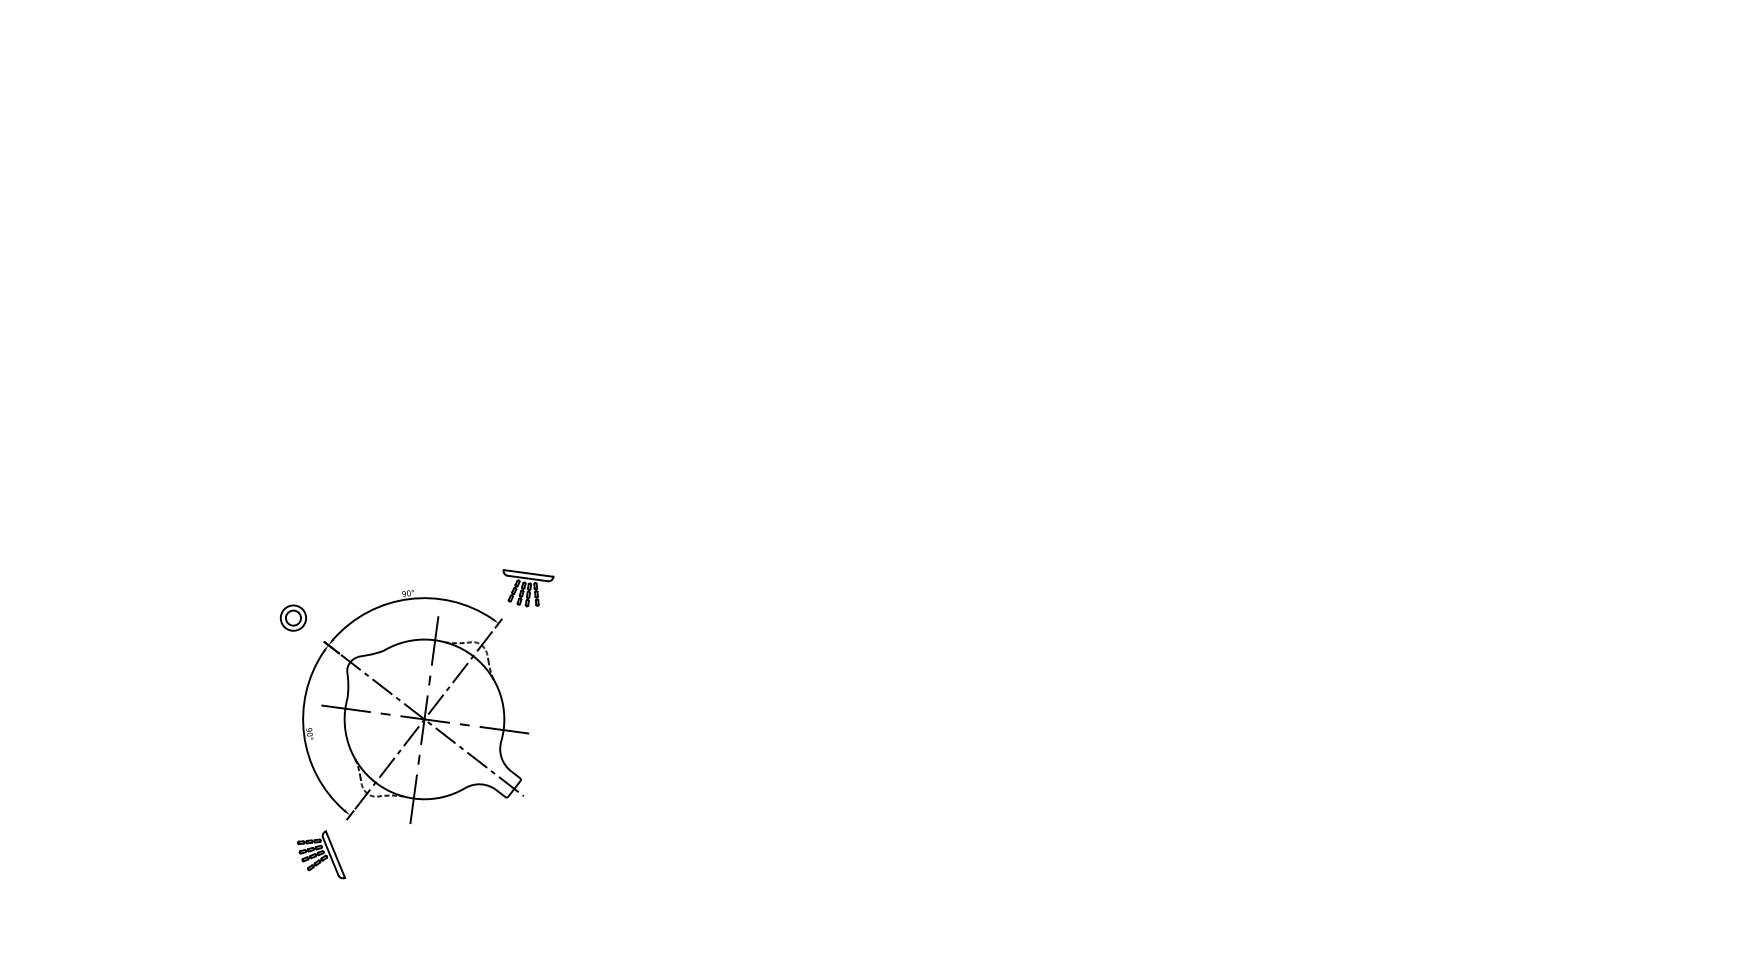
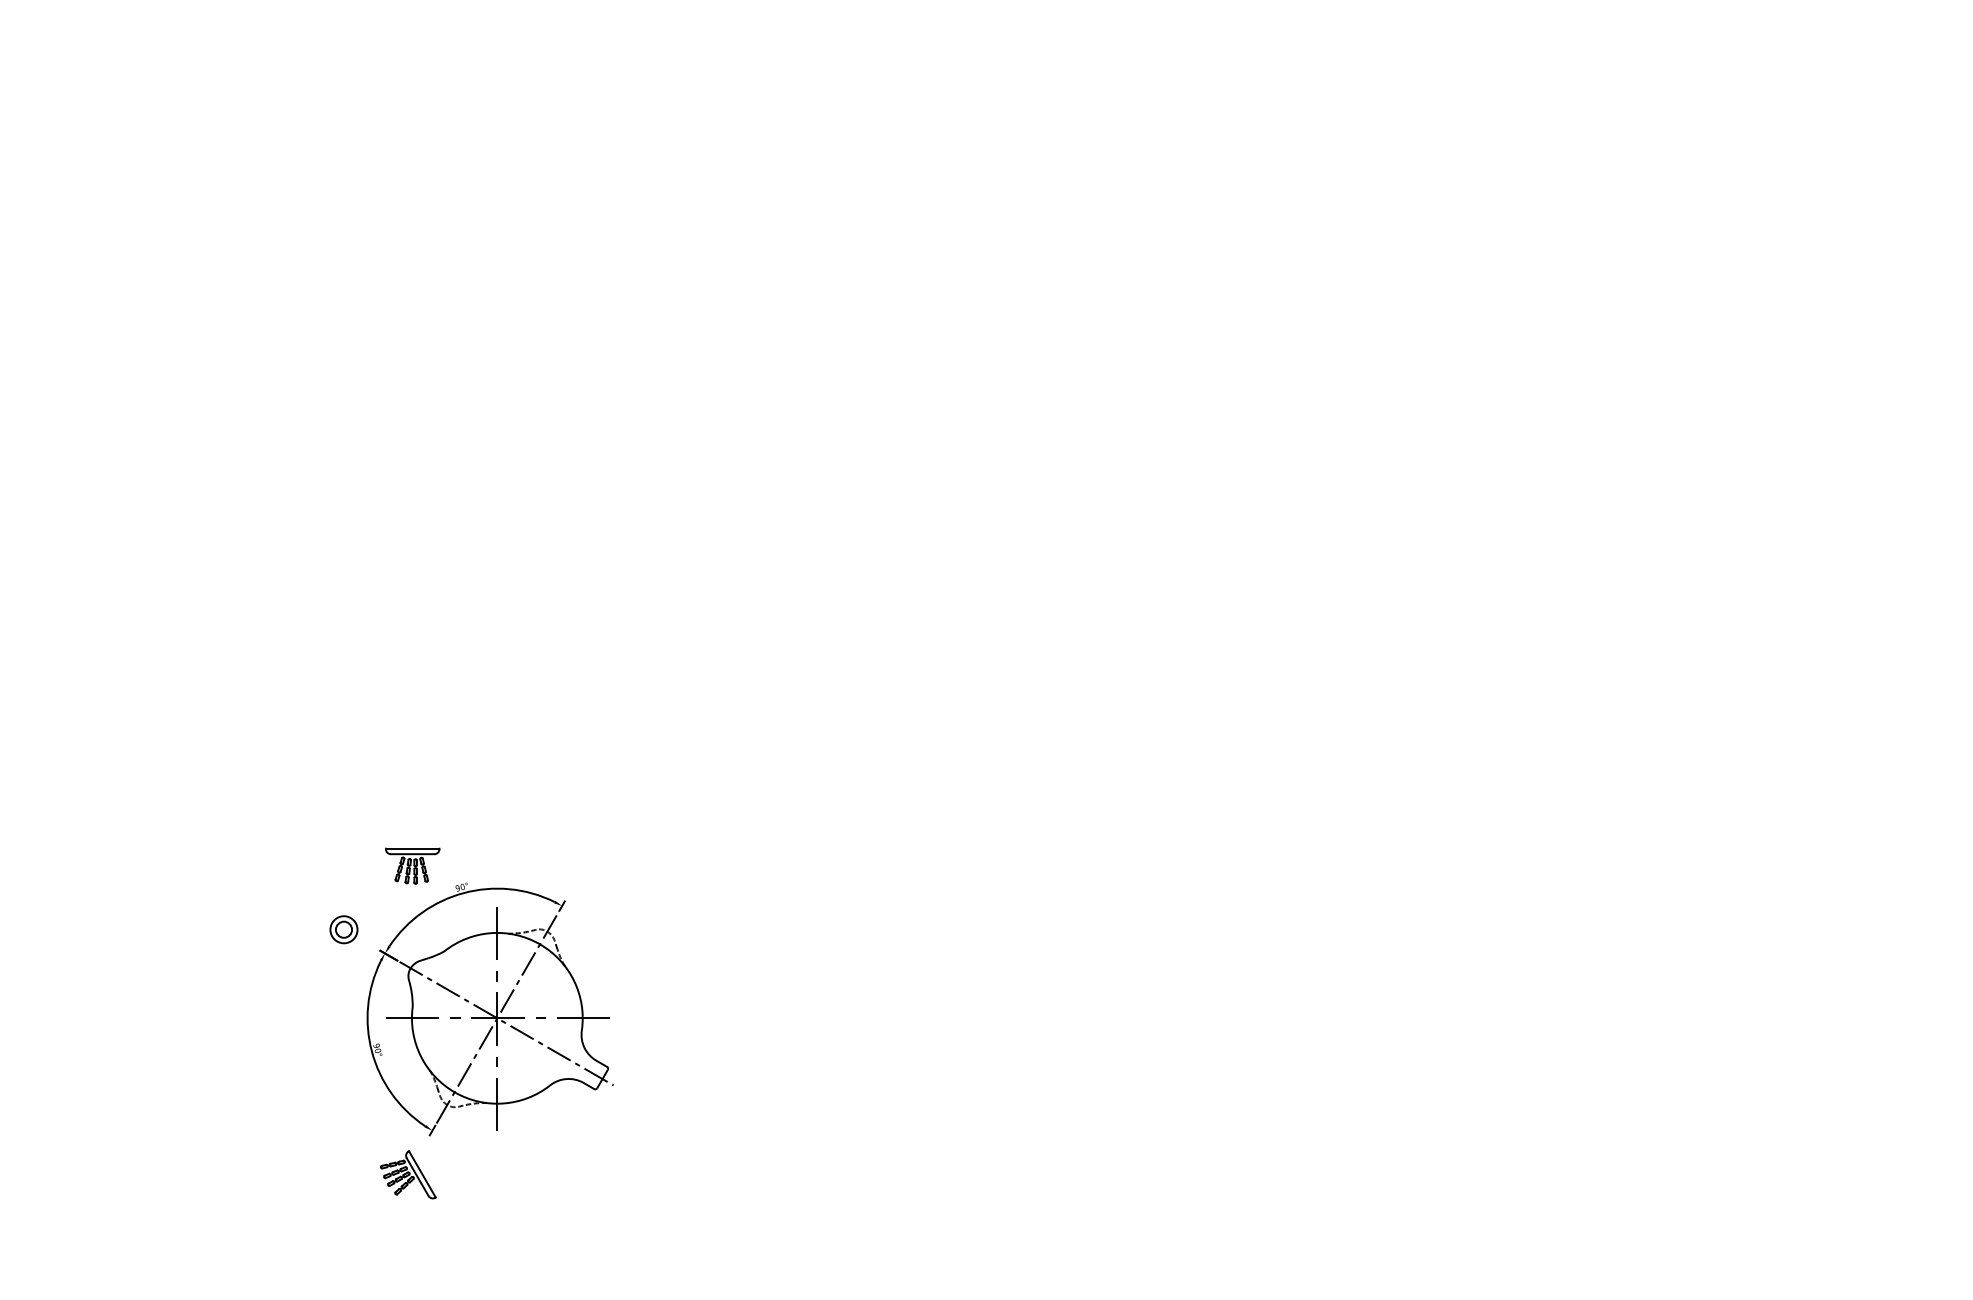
part: (526, 588) -> (412, 865), moved

